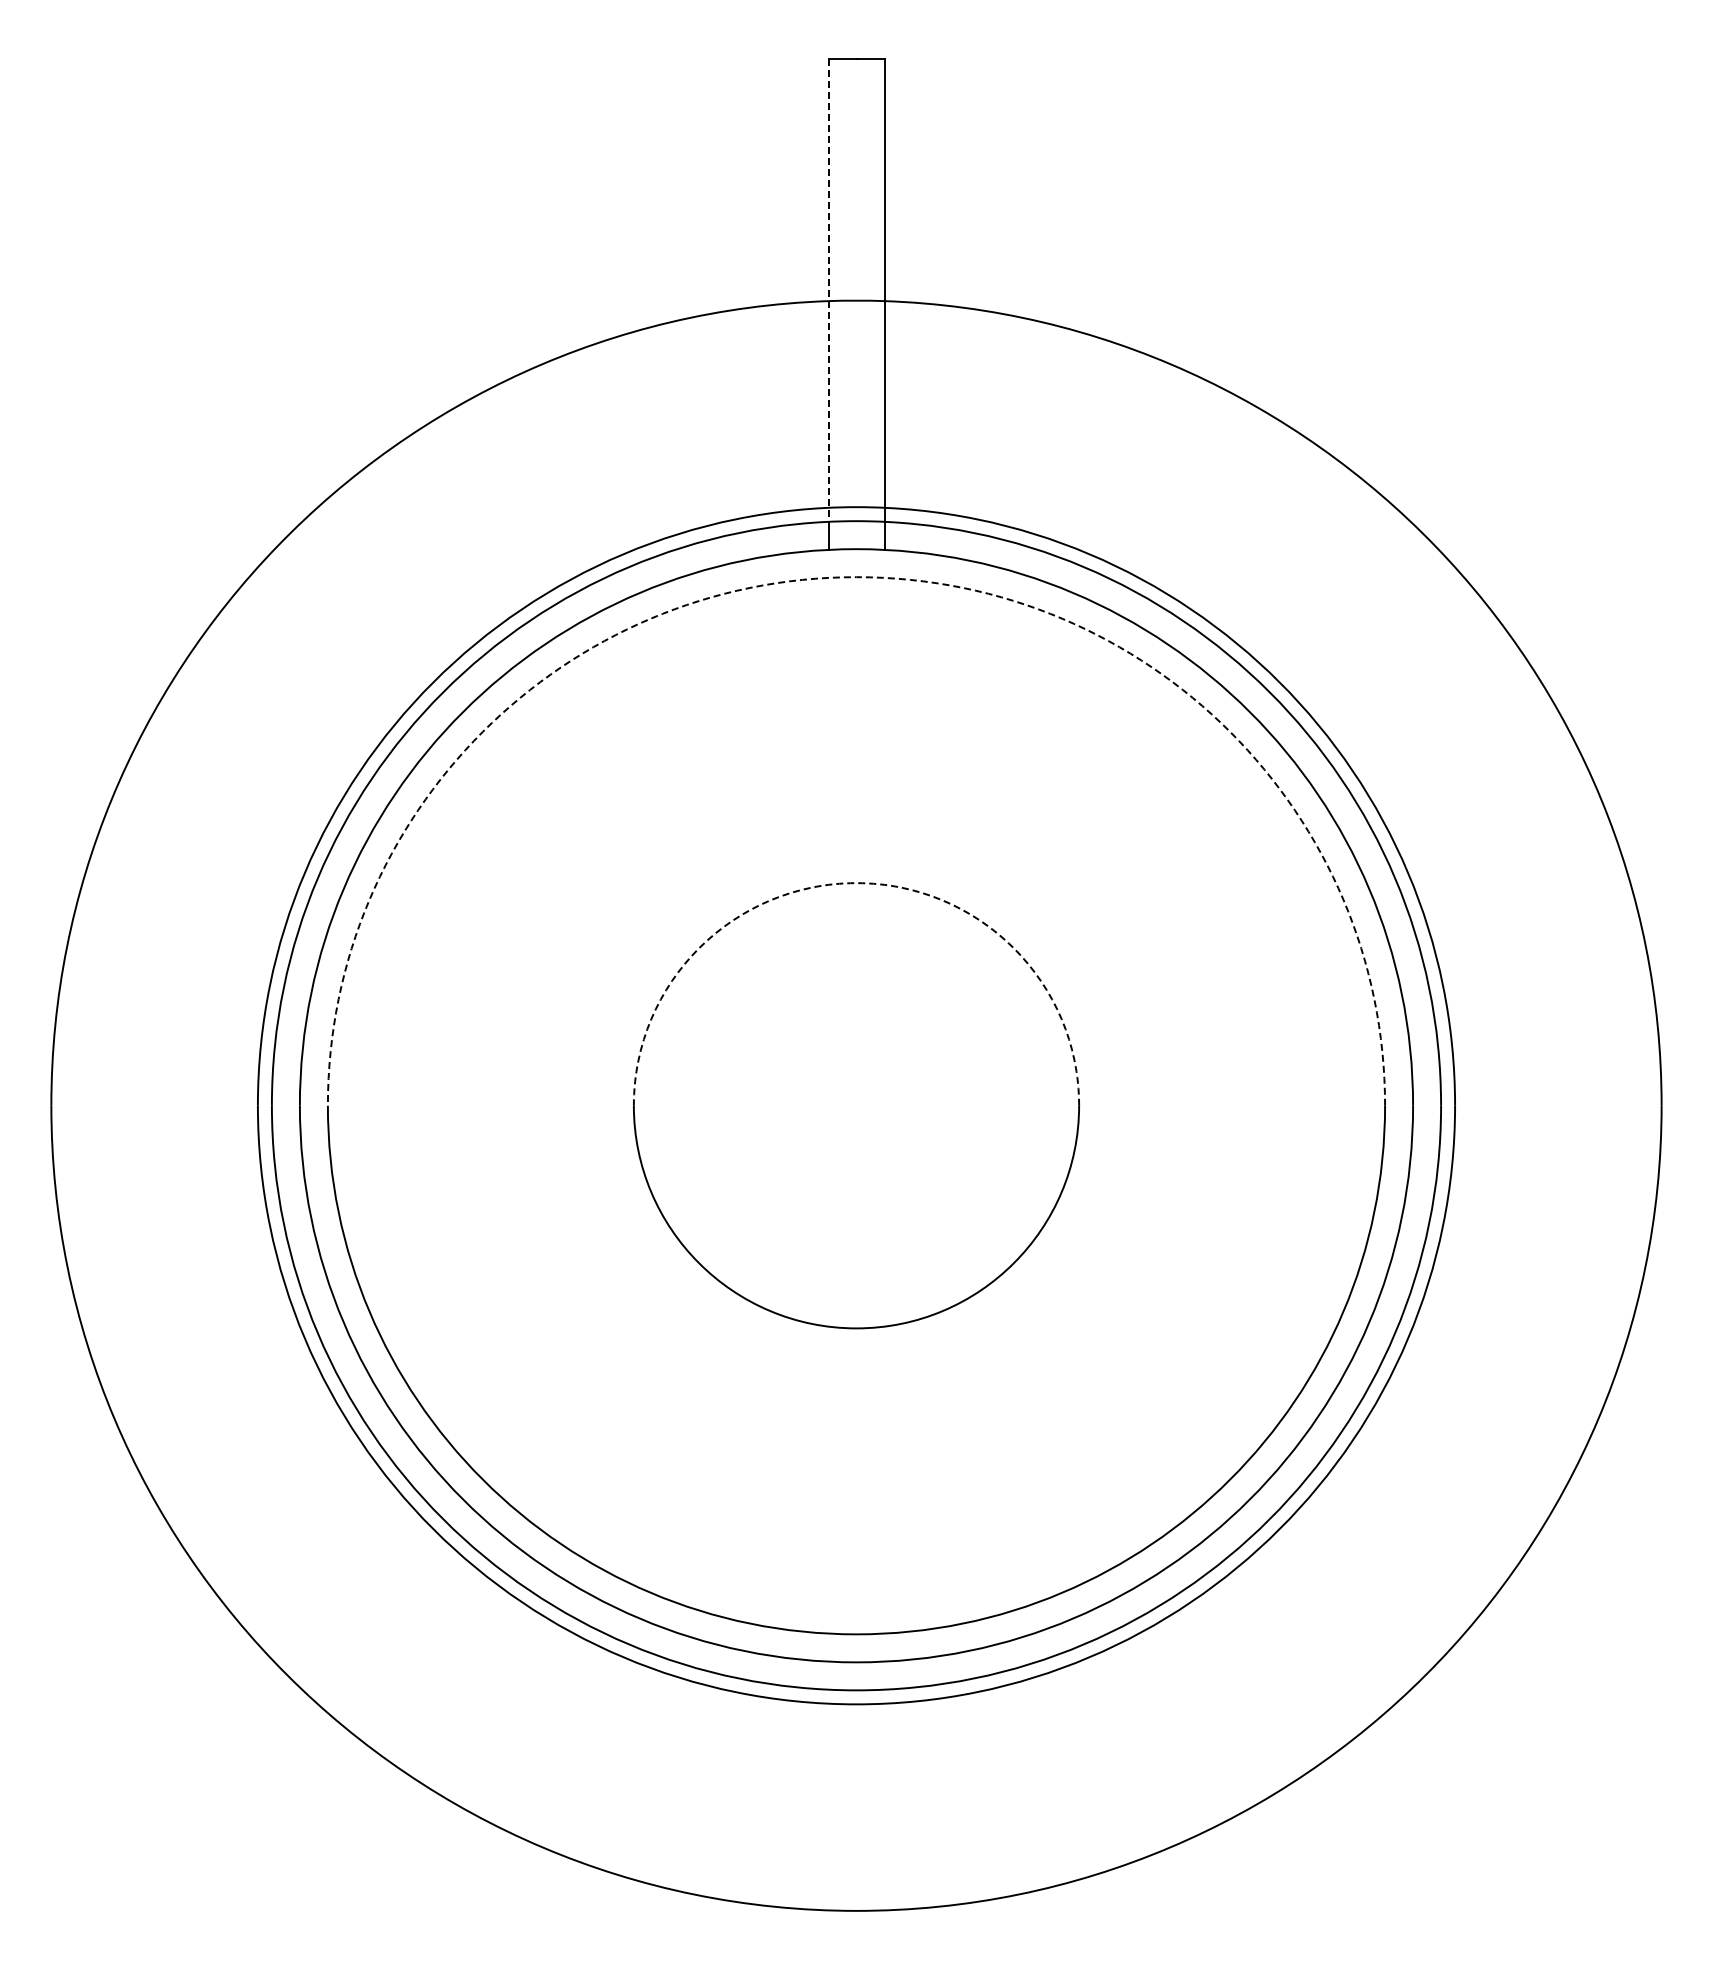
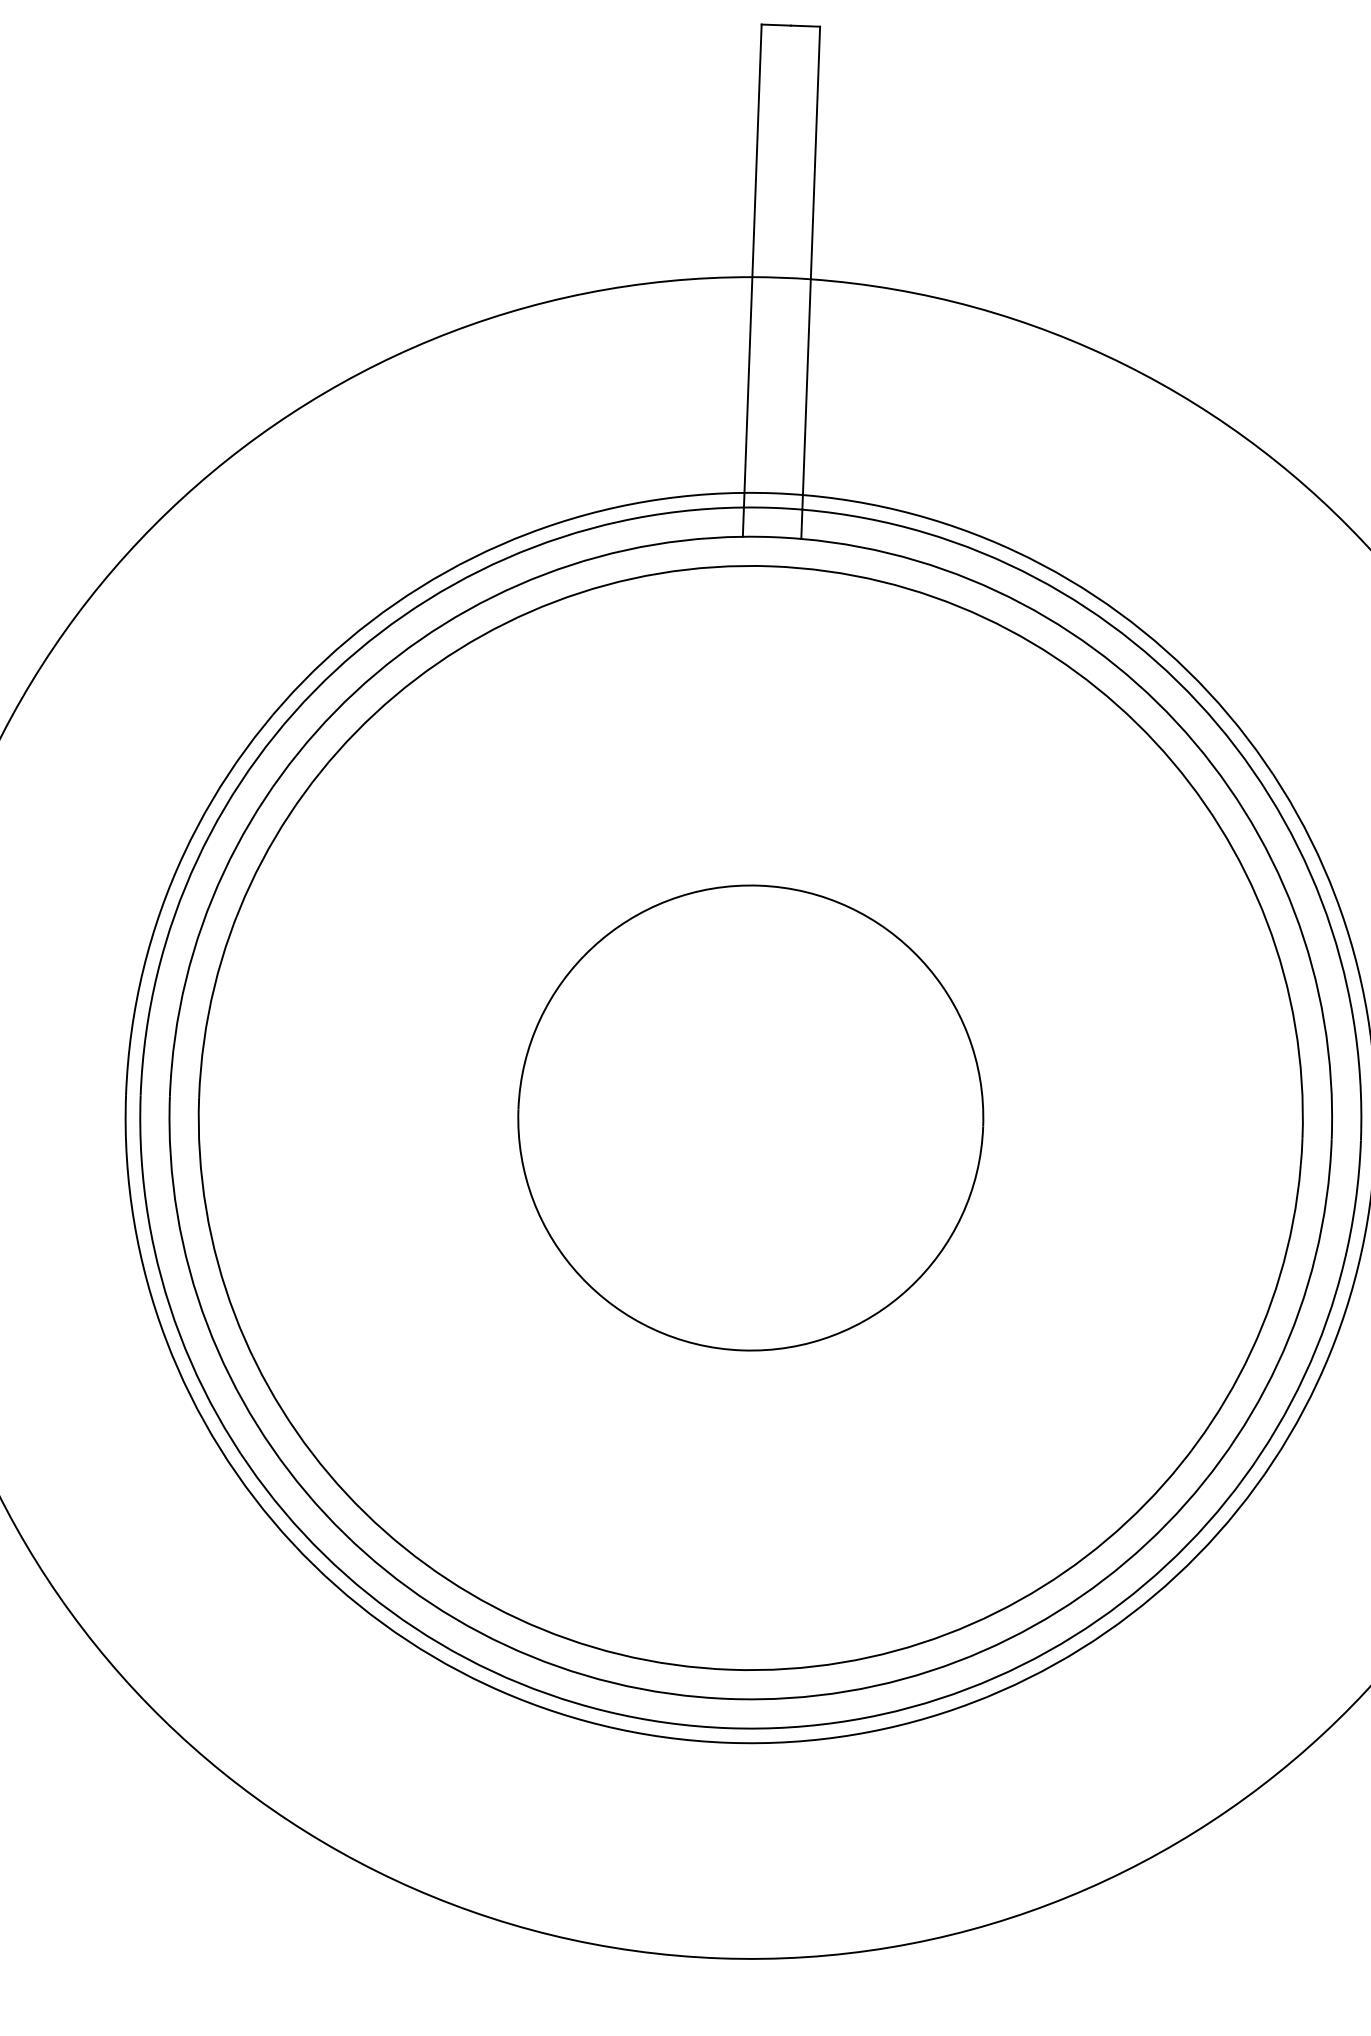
line: (828, 290) -> (752, 266), dashed -> solid
arc: (856, 577) -> (771, 566), dashed -> solid
arc: (856, 883) -> (759, 886), dashed -> solid

